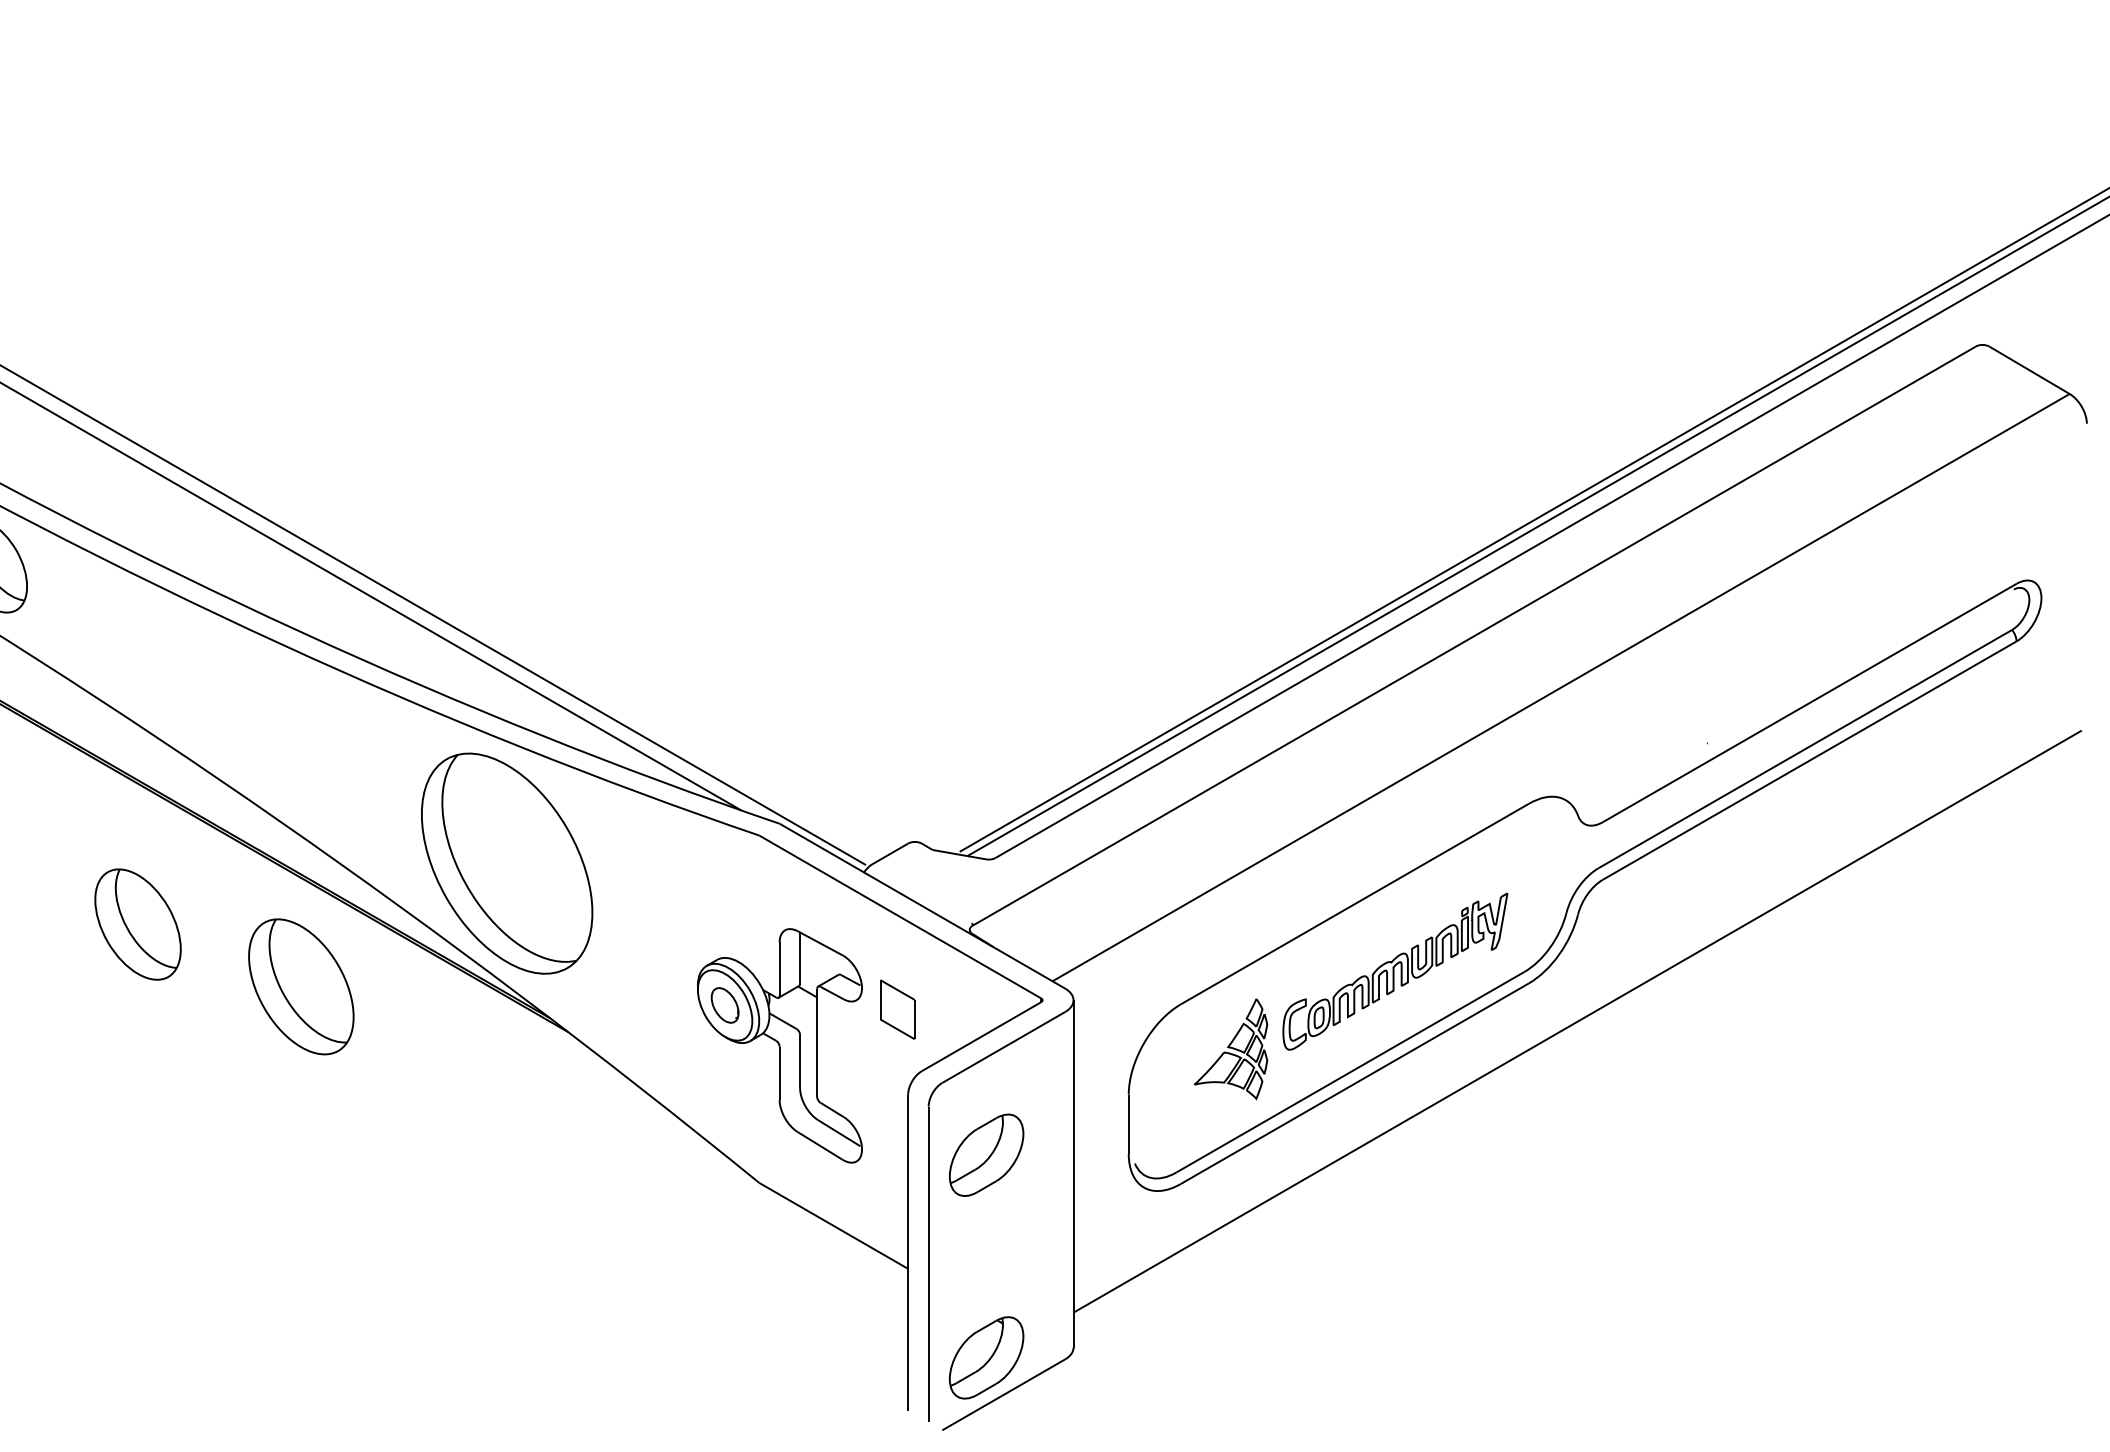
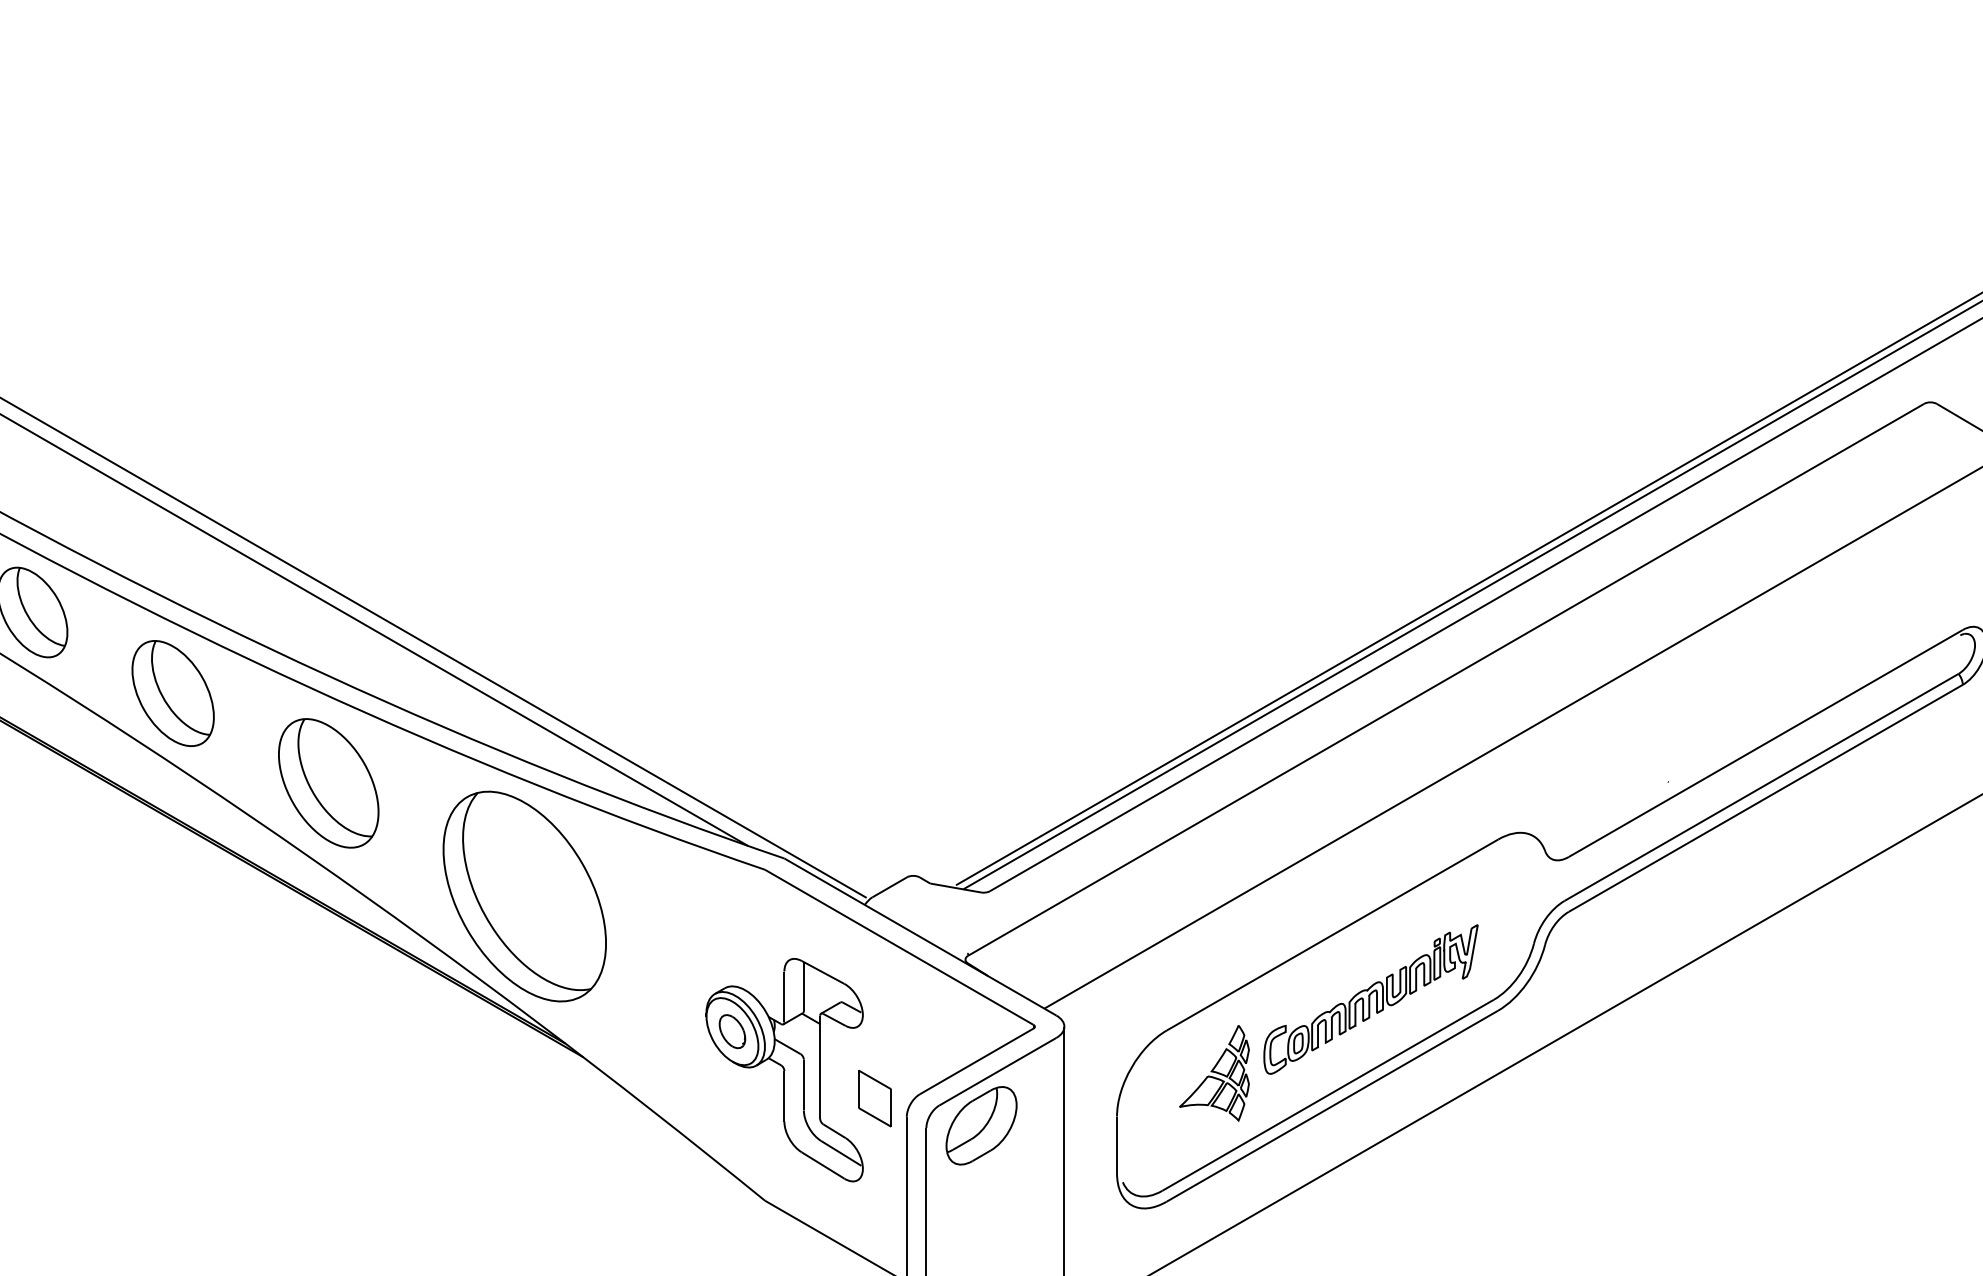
part: (137, 924) -> (172, 693), moved
part: (301, 986) -> (328, 783), moved
part: (897, 1009) -> (874, 1098), moved
part: (986, 1154) -> (981, 1125), moved

